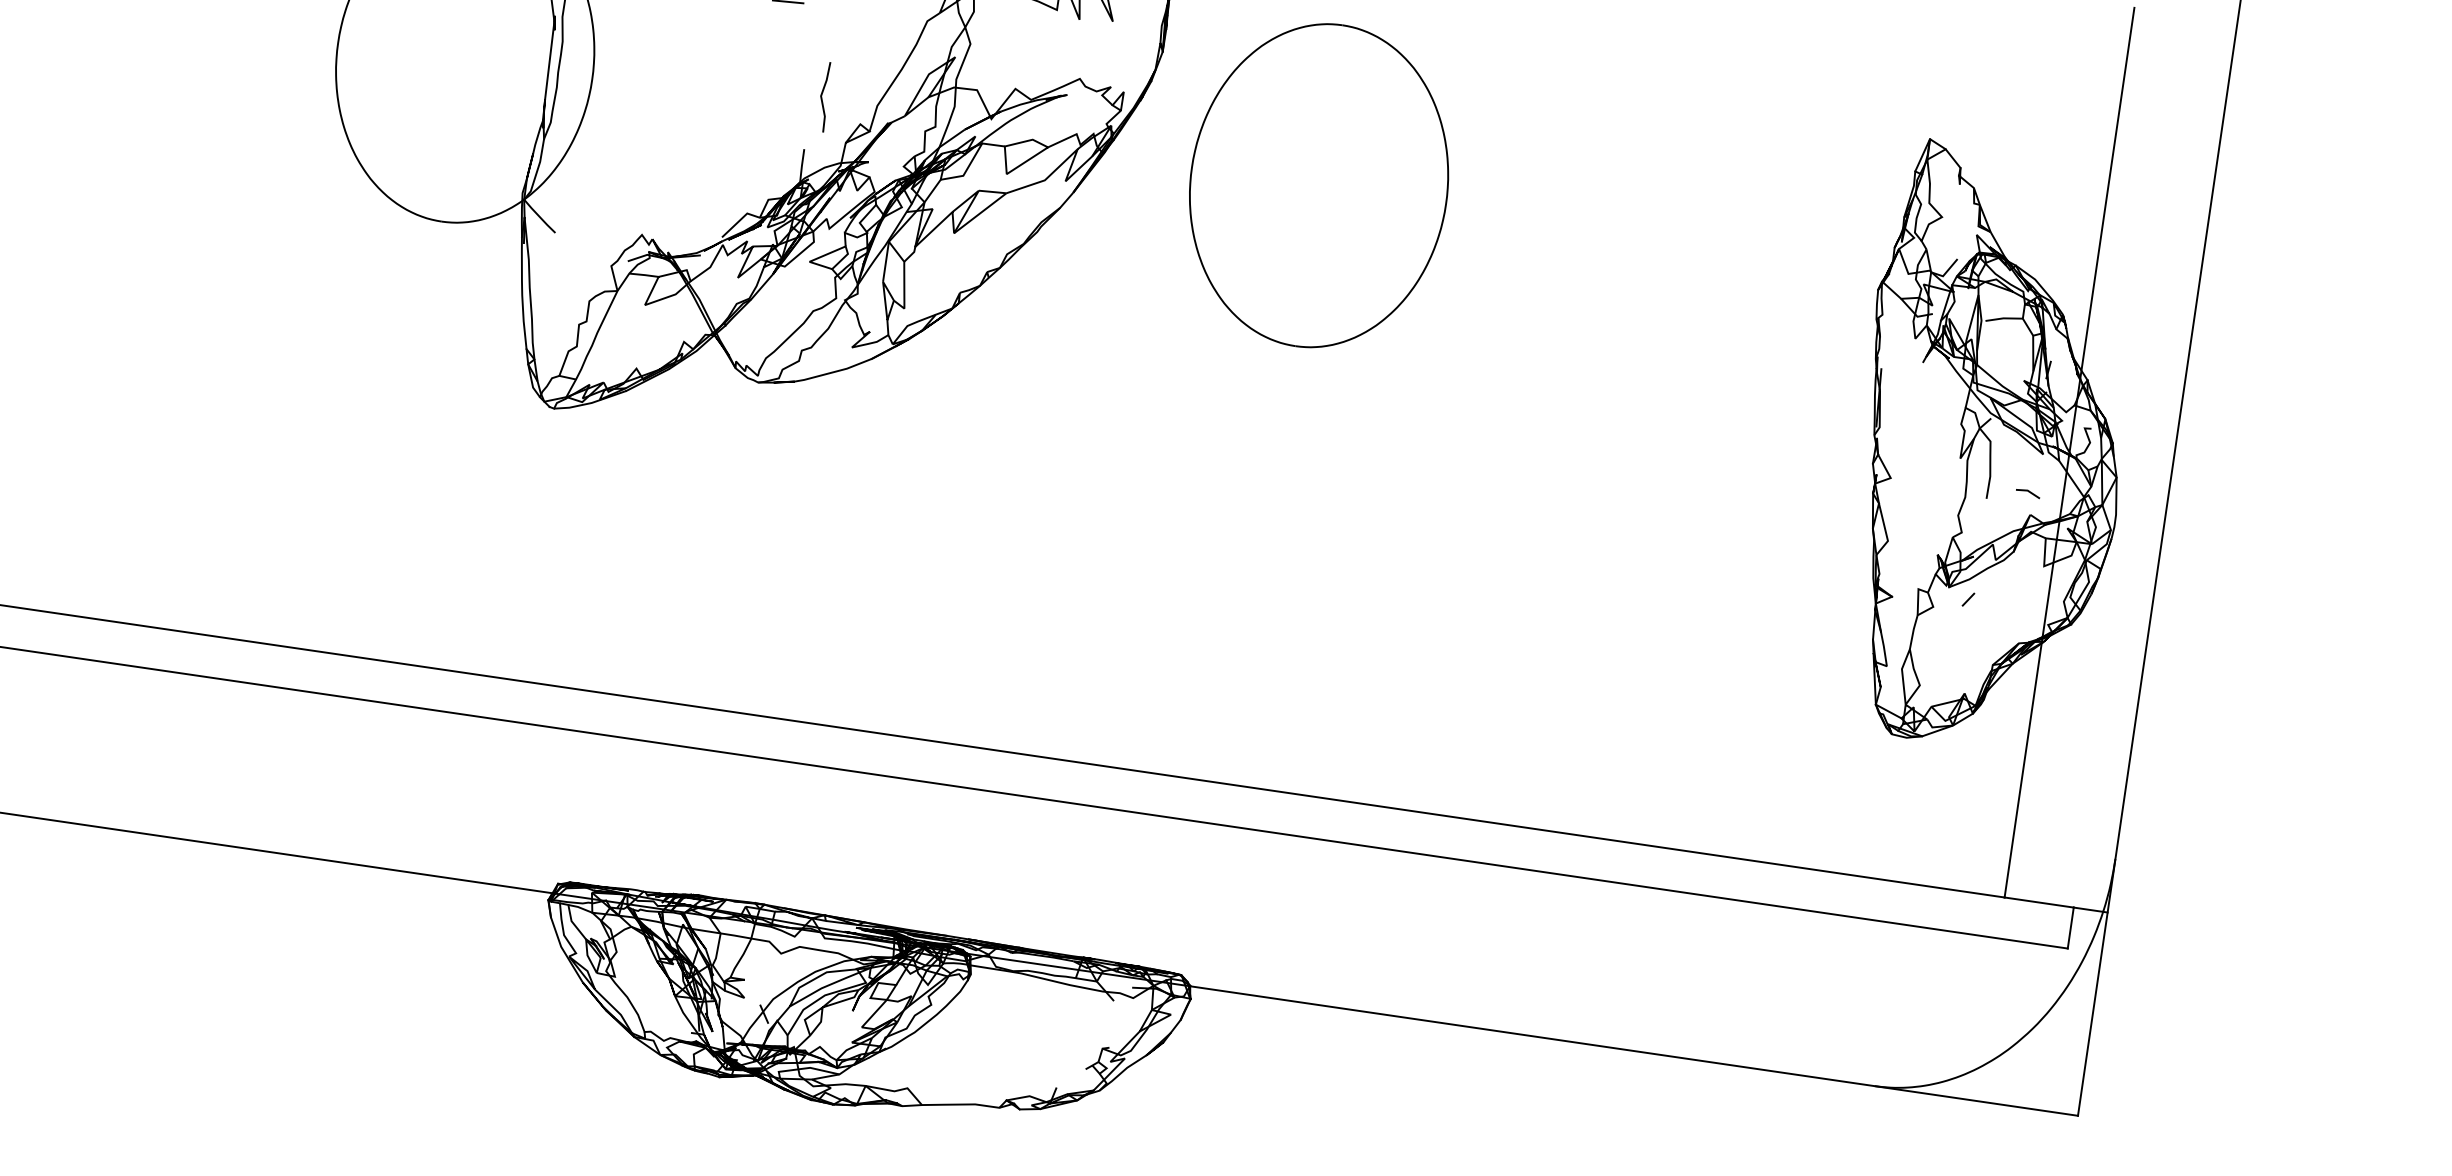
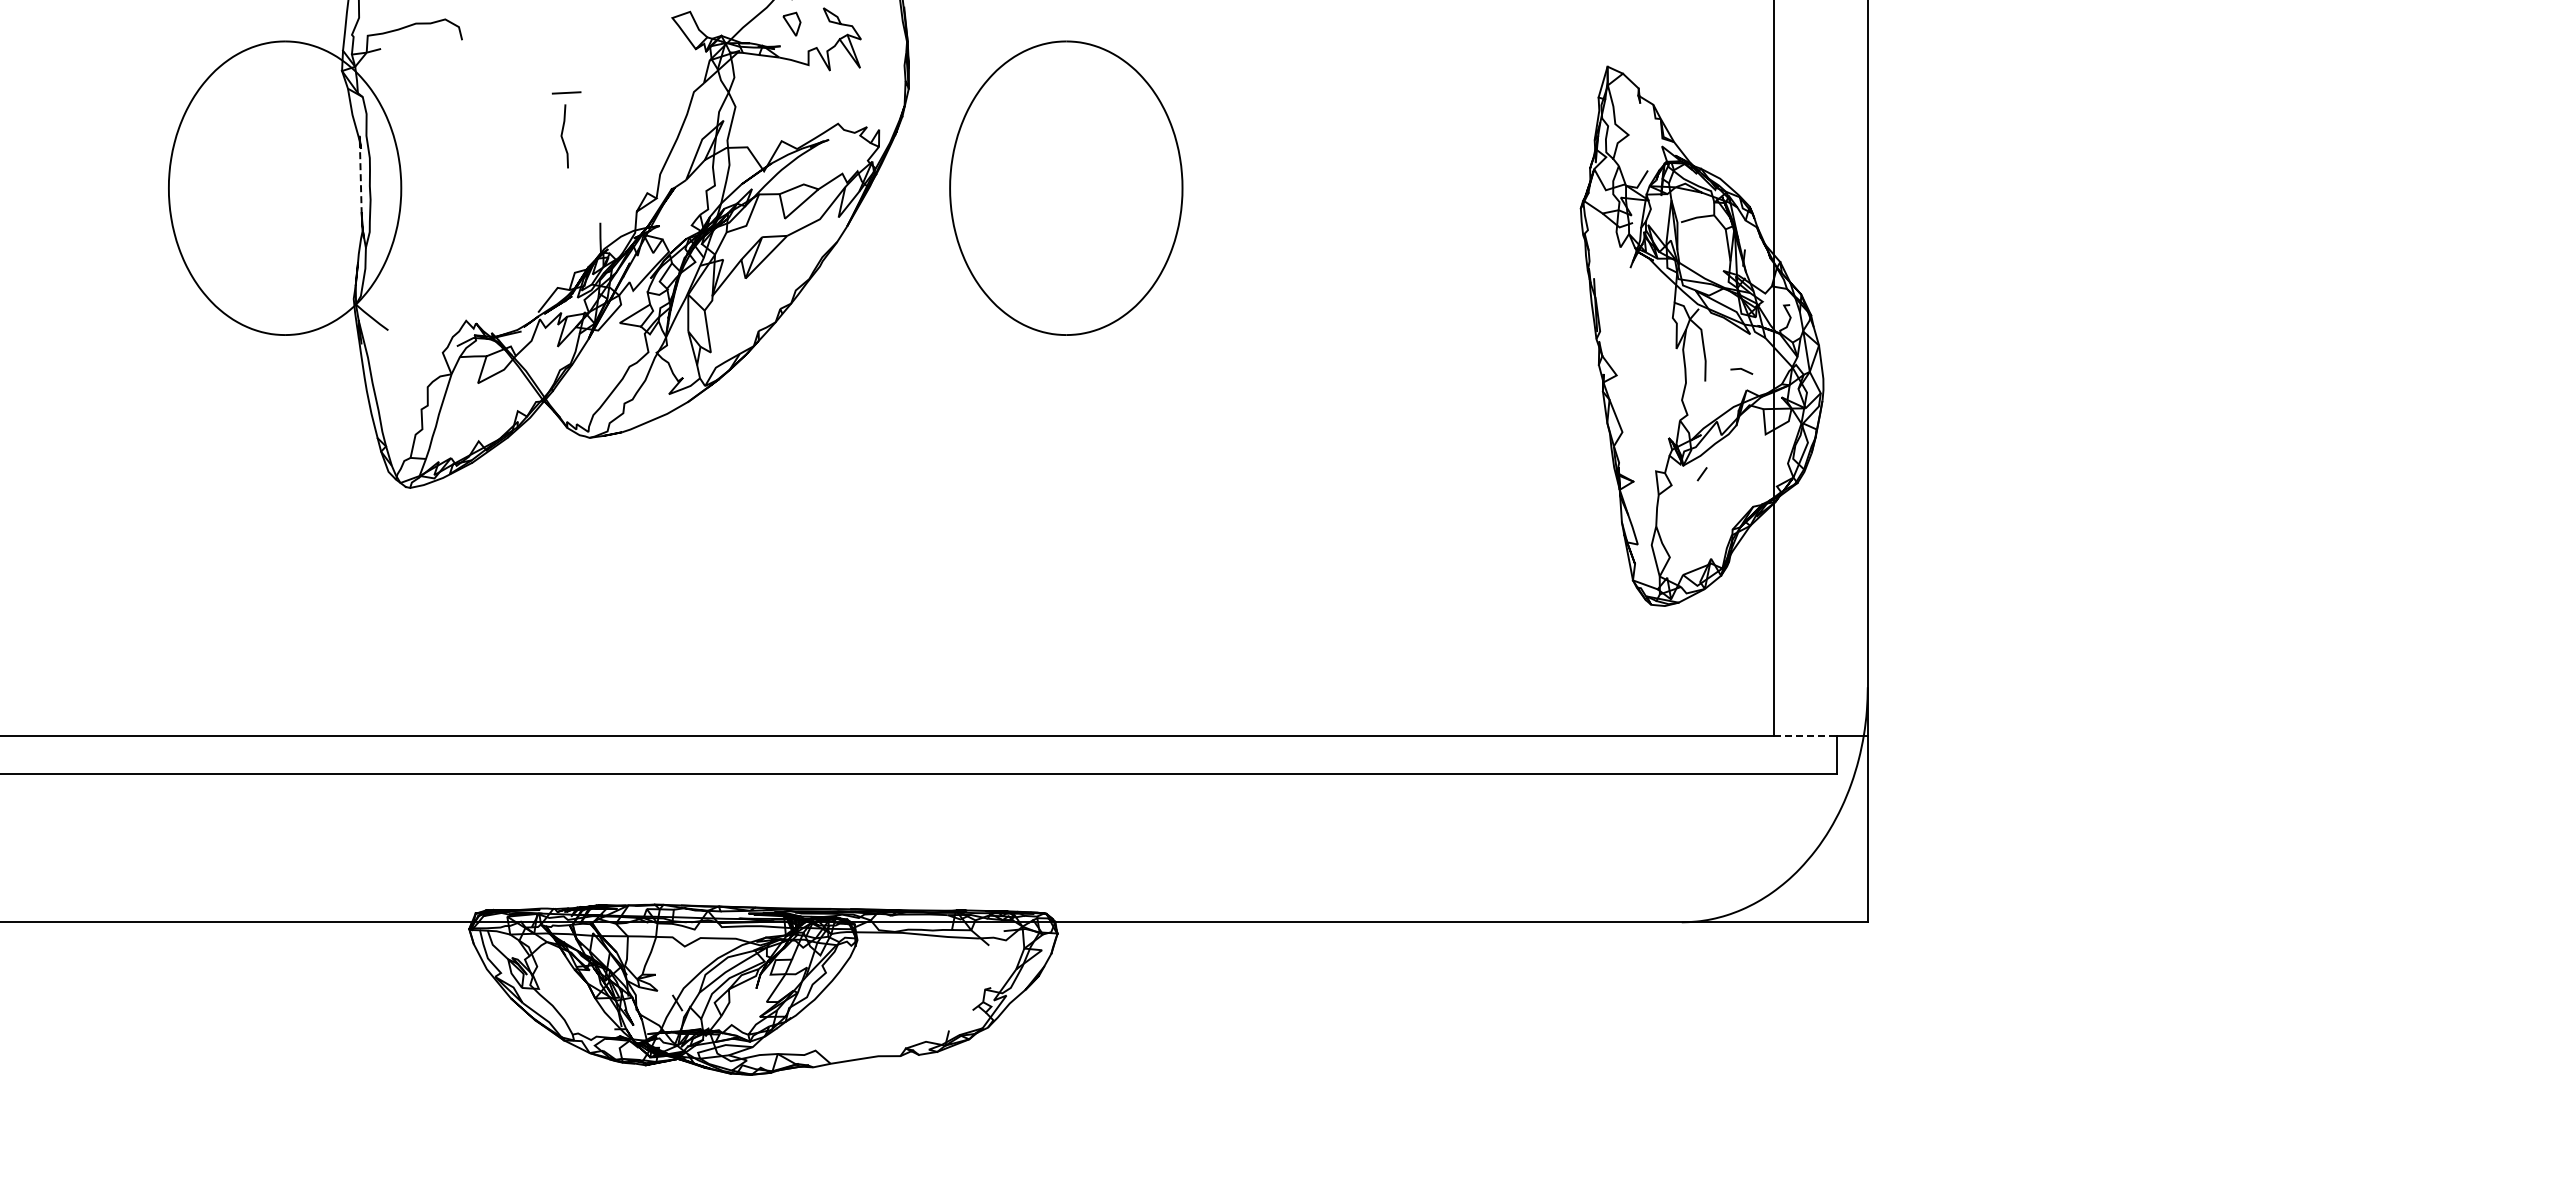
line: (549, 61) -> (360, 177), solid -> dashed
line: (822, 96) -> (562, 136), moved
line: (2039, 902) -> (1805, 736), solid -> dashed

